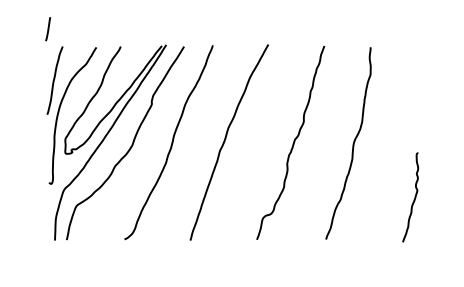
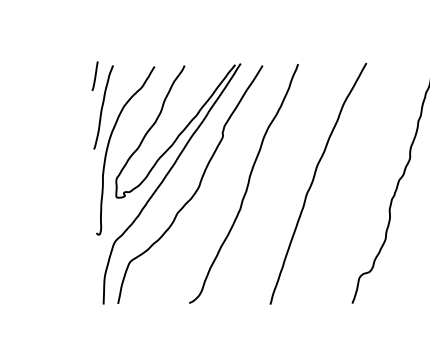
line: (48, 29) -> (95, 76), moved

